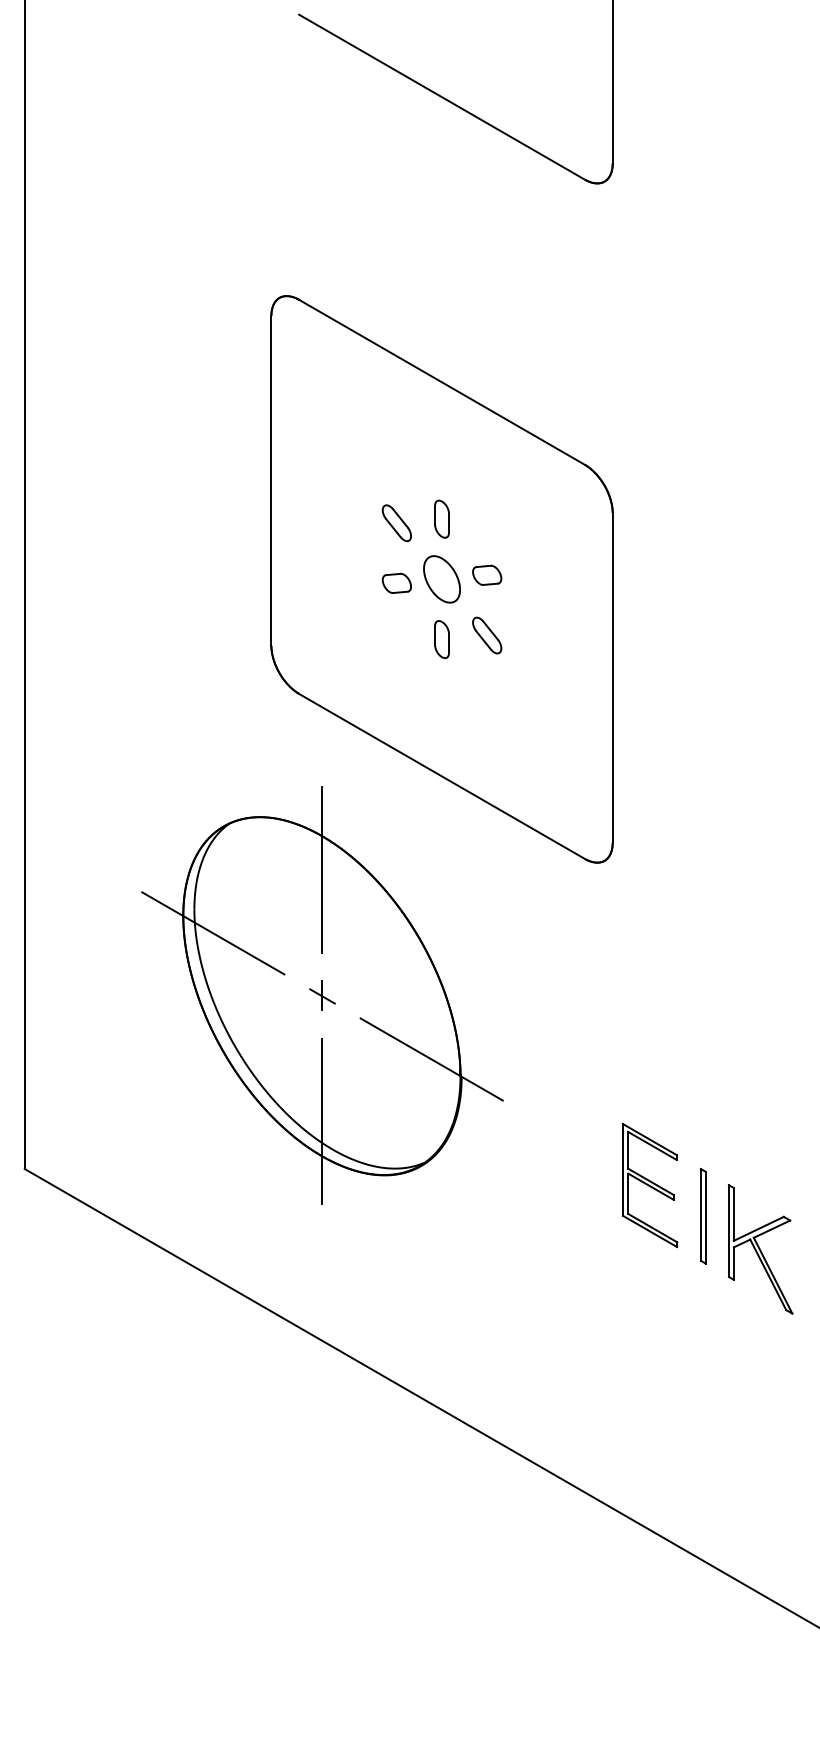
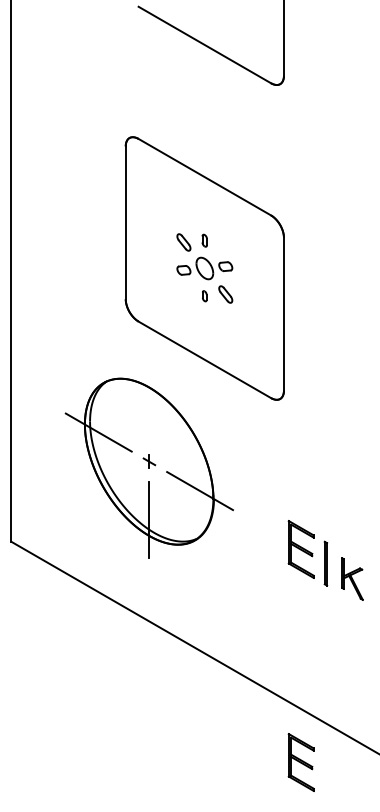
part: (441, 518) -> (204, 240), size x0.7
part: (441, 637) -> (204, 295), size x0.6
line: (322, 868) -> (149, 402), removed
part: (760, 1248) -> (352, 578), size x0.7
part: (648, 1645) -> (300, 762), added

